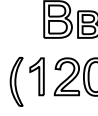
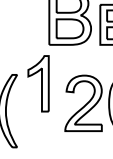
part: (36, 76) -> (37, 83), moved

